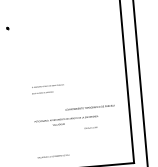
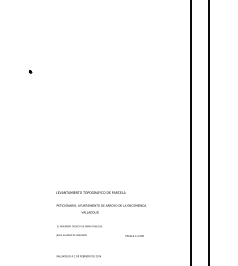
text: (47, 89) -> (78, 230), moved
text: (89, 107) -> (90, 192), moved
text: (90, 127) -> (134, 235), moved

